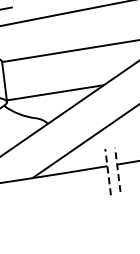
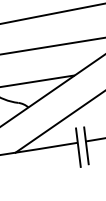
line: (117, 169) -> (86, 145), dashed -> solid
line: (108, 171) -> (78, 147), dashed -> solid

